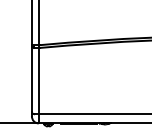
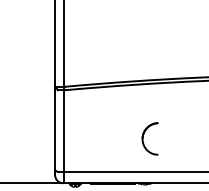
part: (108, 87) -> (149, 138), added

